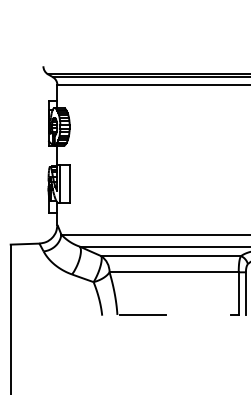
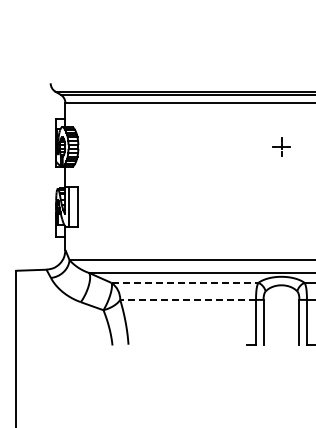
line: (171, 255) -> (185, 282), solid -> dashed
line: (174, 271) -> (188, 299), solid -> dashed
line: (143, 314) -> (155, 344), removed

